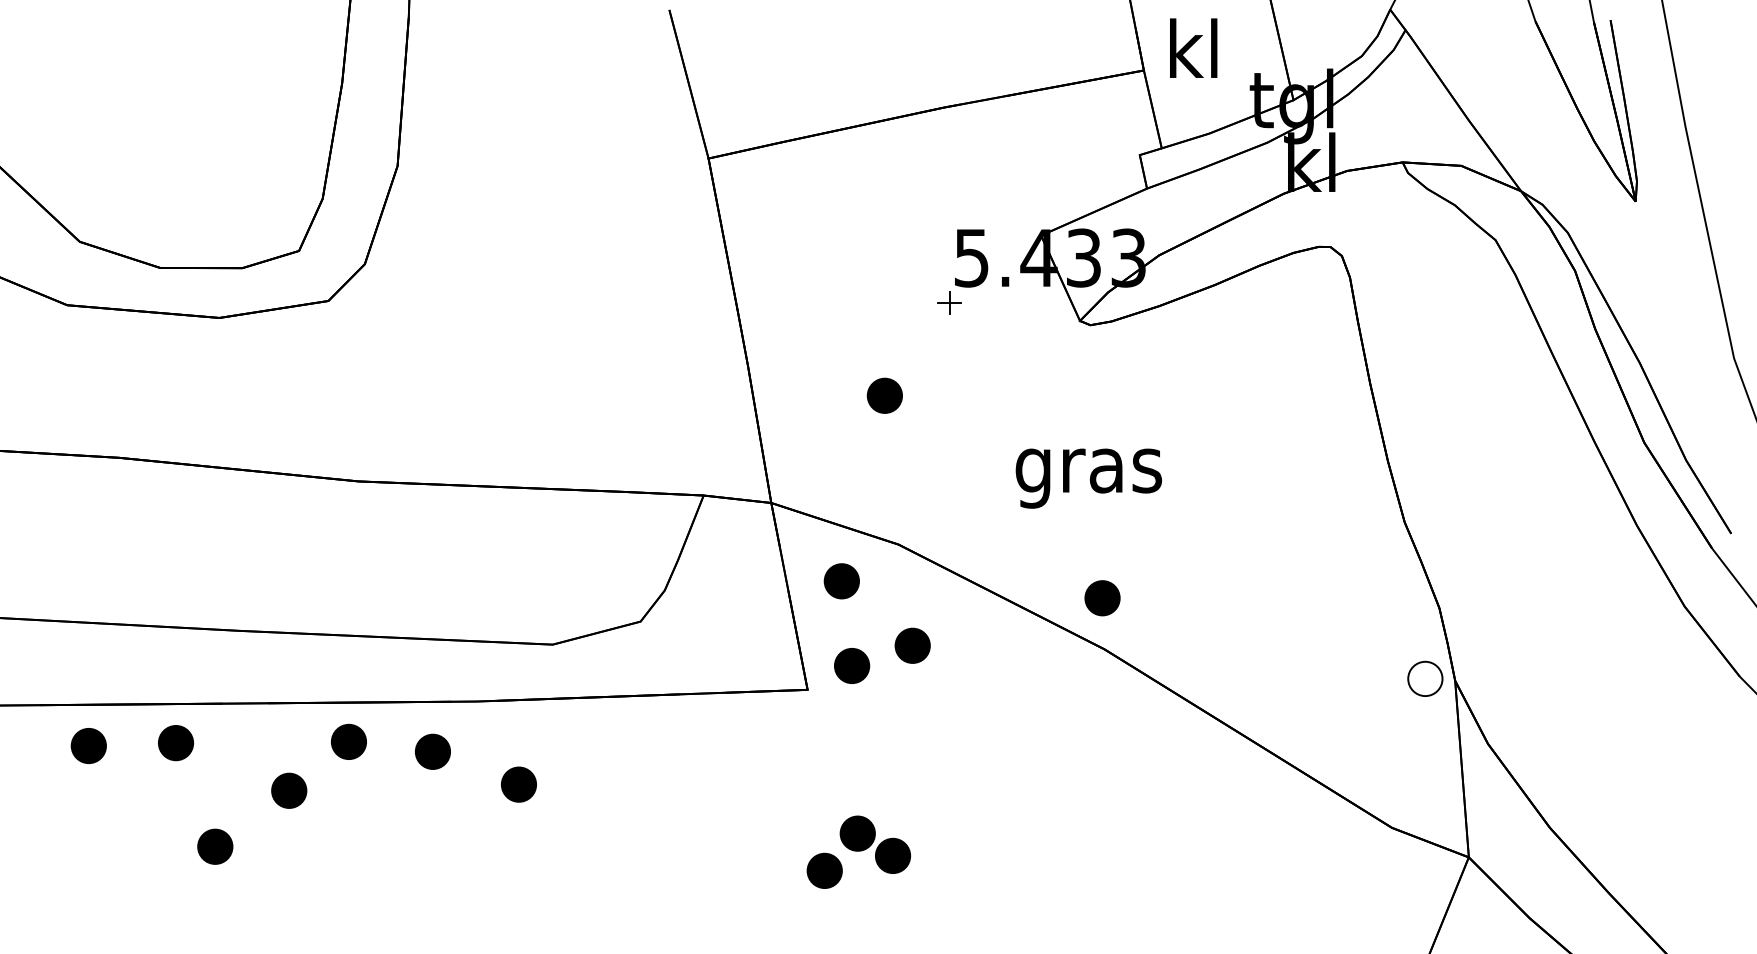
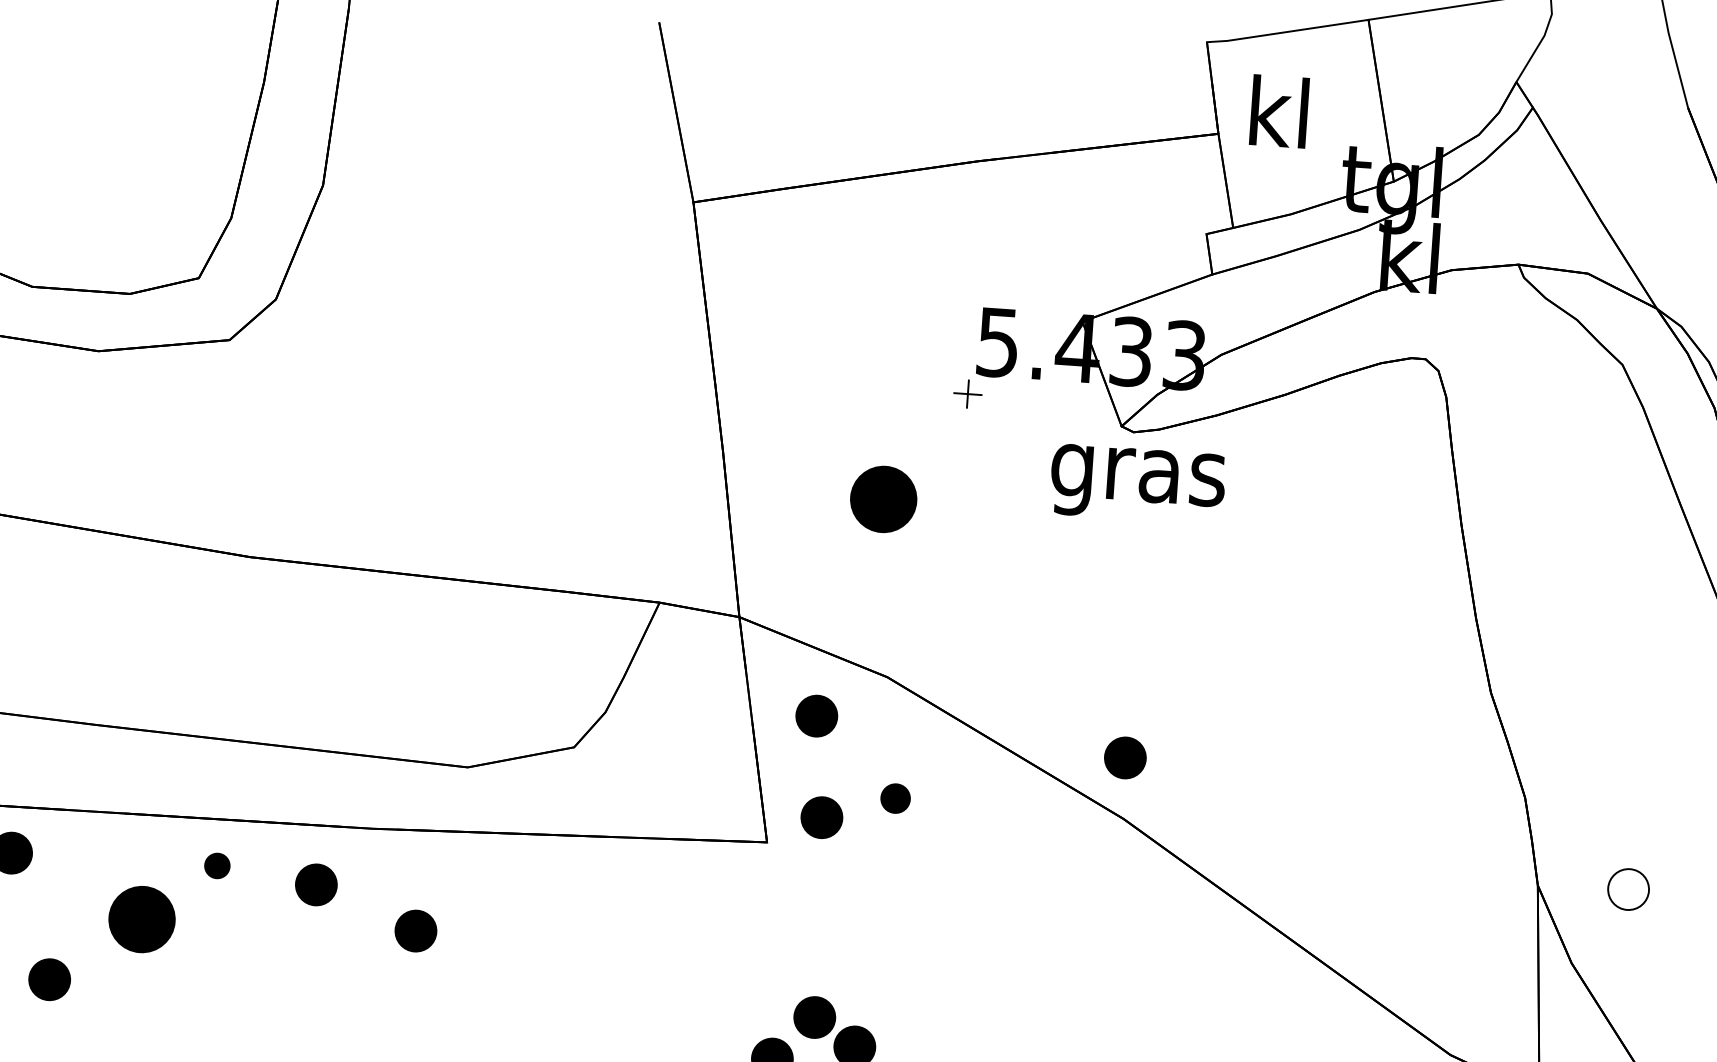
part: (884, 395) -> (882, 498), size x1.6
text: (1088, 478) -> (1137, 484), moved
part: (912, 645) -> (895, 798), size x0.7
part: (1425, 678) -> (1628, 889), moved
part: (348, 741) -> (216, 865), size x0.6
part: (289, 790) -> (142, 918), size x1.6

